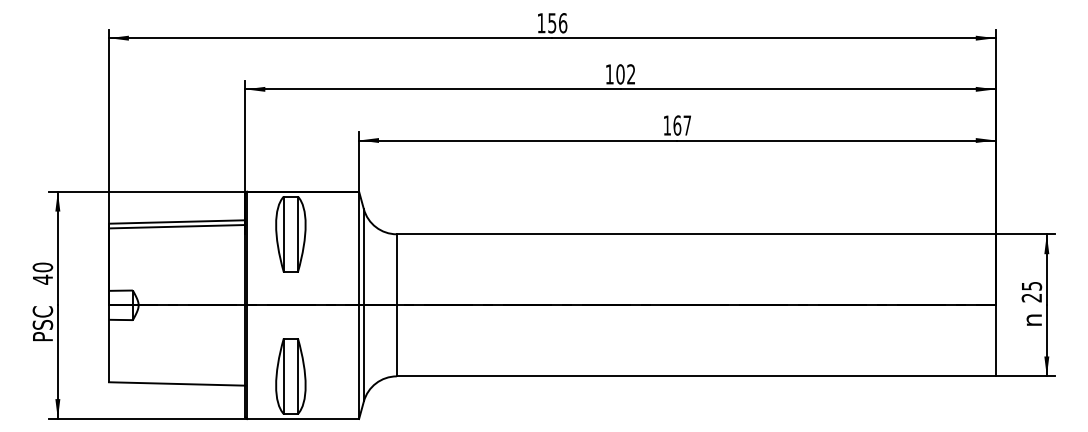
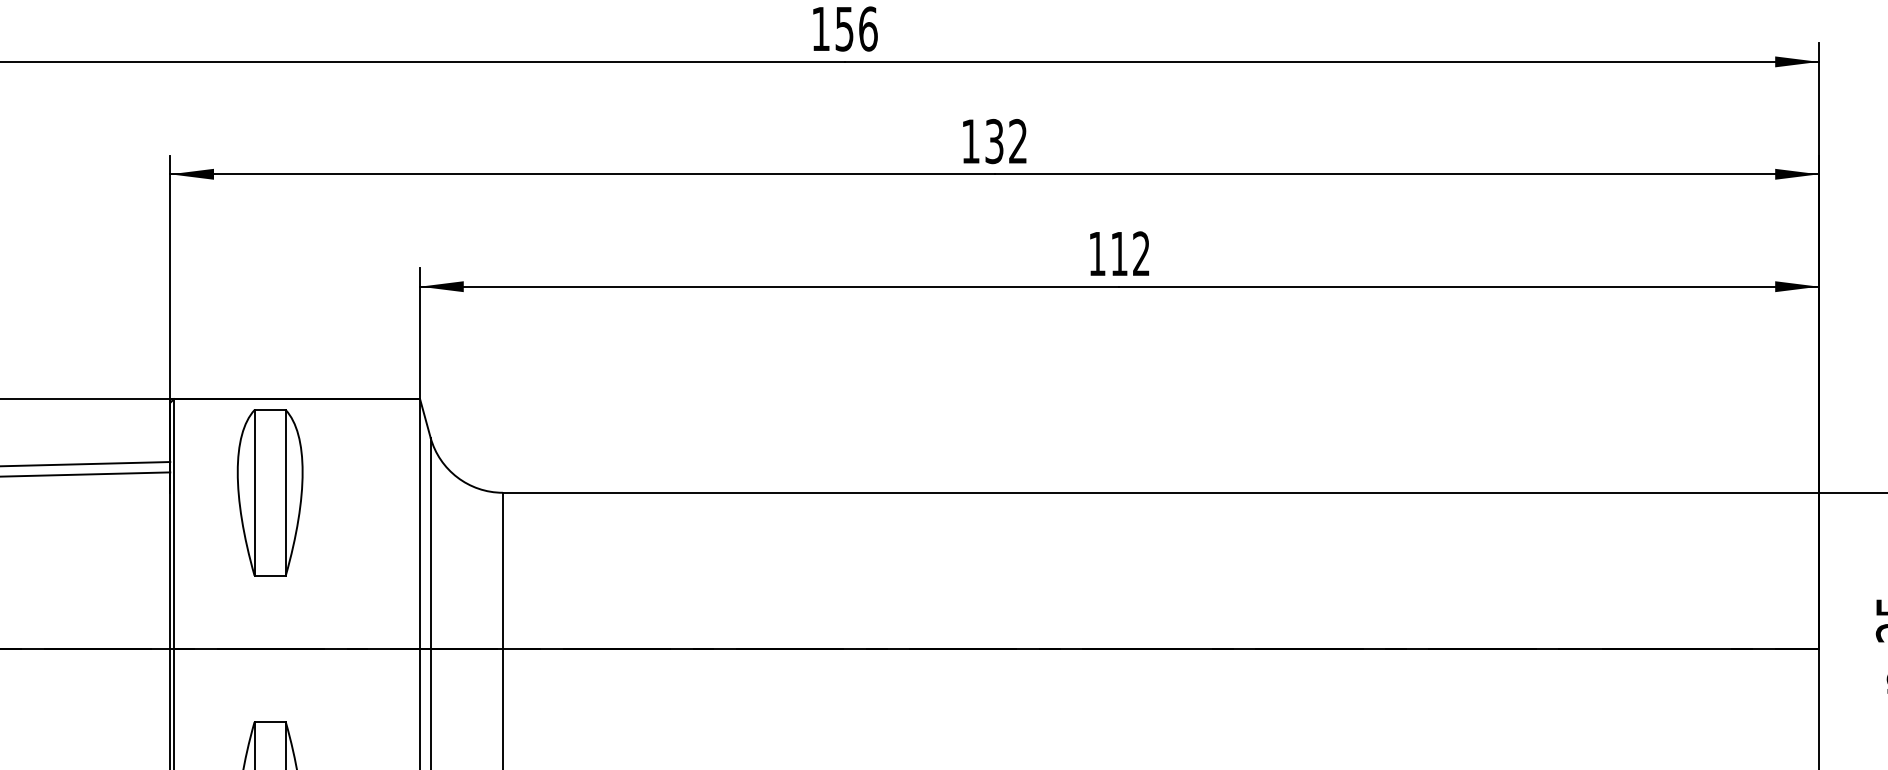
text: (620, 74) -> (994, 141), 102 -> 132
text: (682, 125) -> (1130, 253), 167 -> 112

